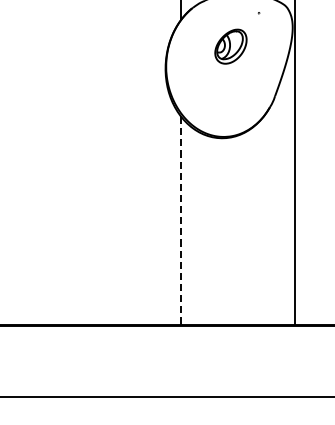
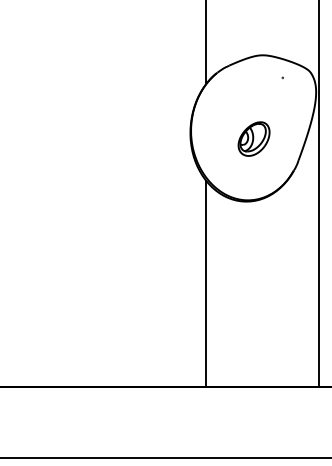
part: (230, 46) -> (253, 138), moved
line: (181, 221) -> (206, 283), dashed -> solid

